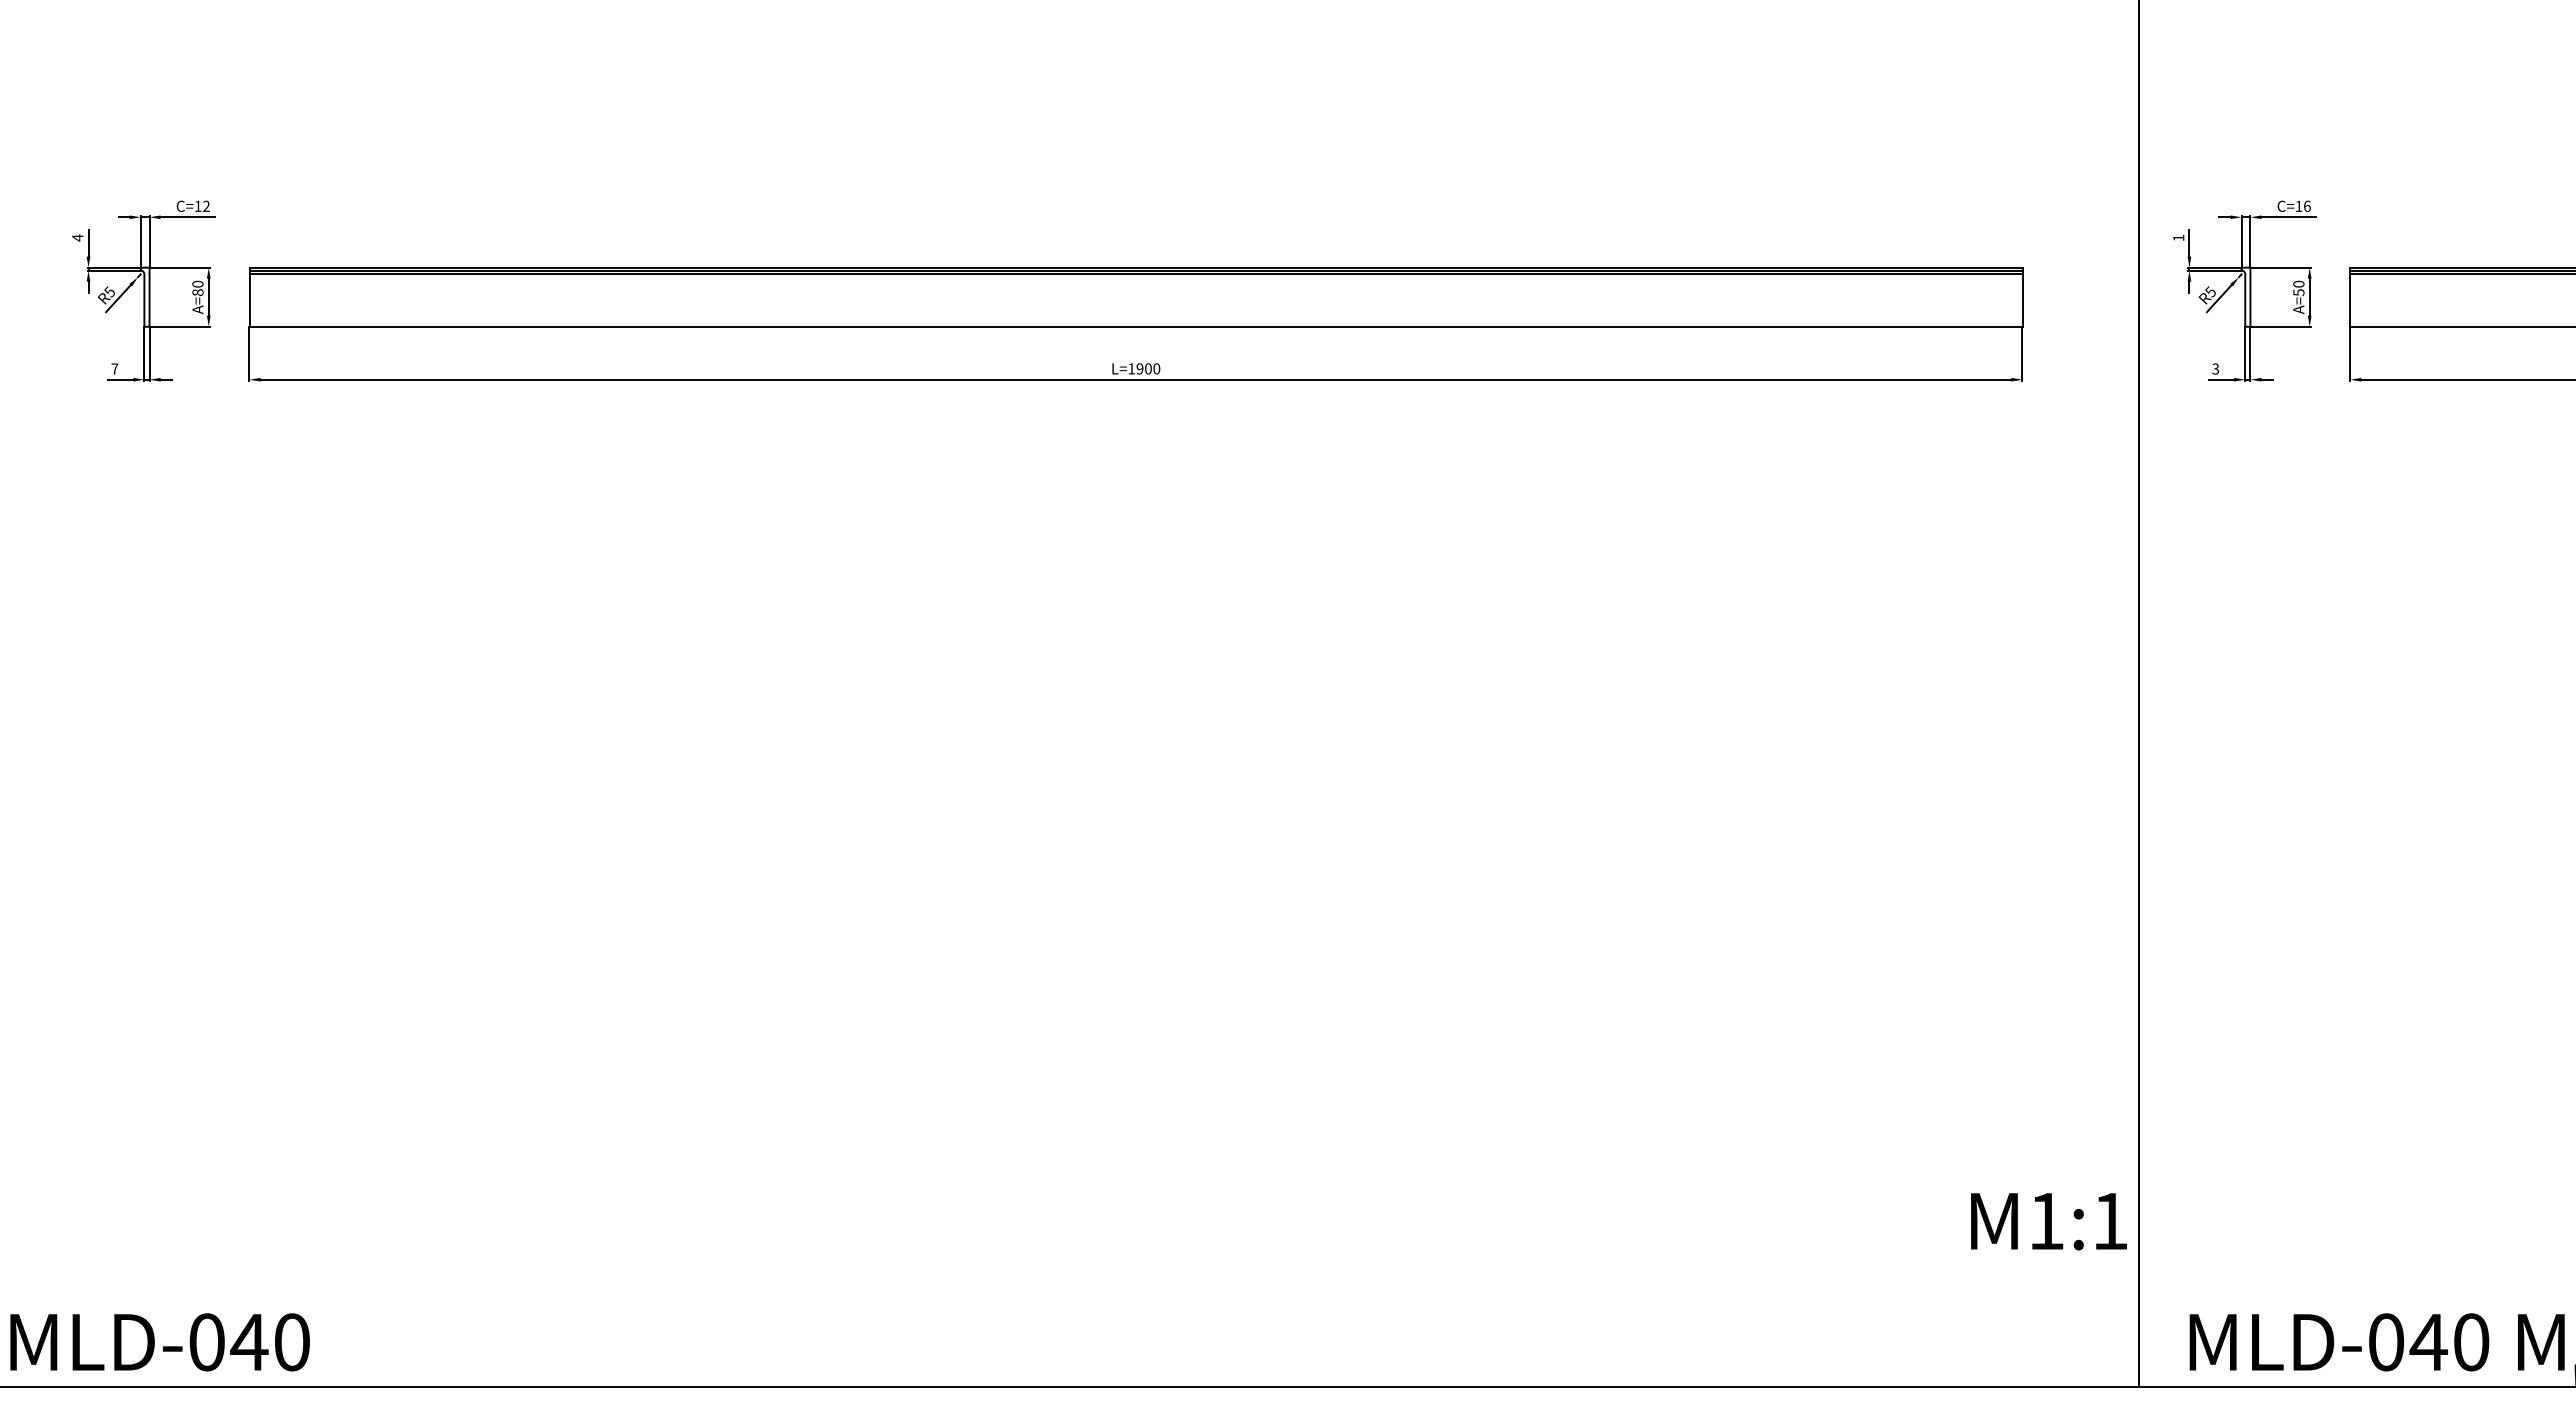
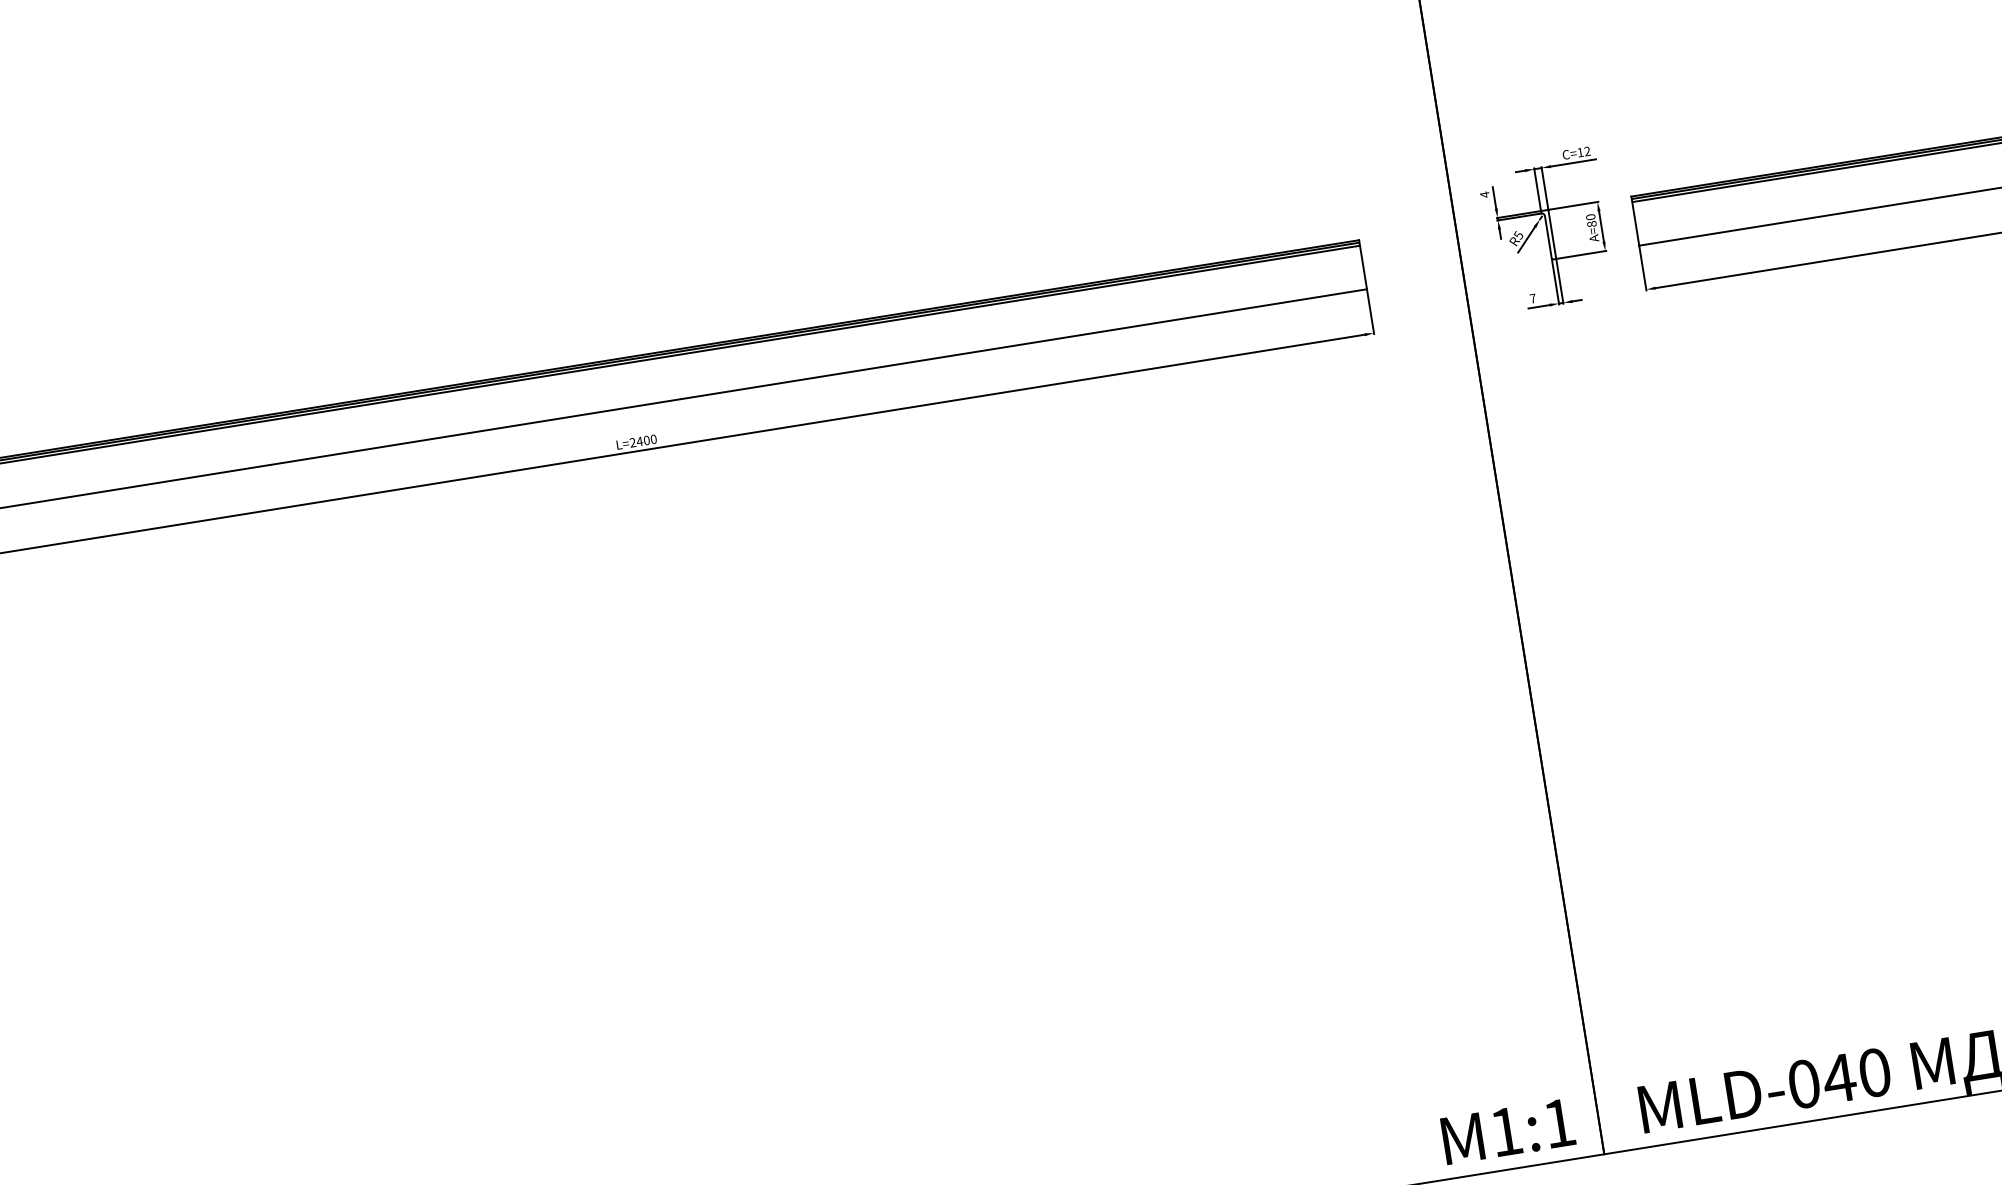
text: (2306, 205) -> (1586, 150), C=16 -> C=12
text: (2178, 237) -> (1484, 194), 1 -> 4
text: (2298, 292) -> (1591, 224), A=50 -> A=80
text: (1135, 368) -> (636, 441), L=1900 -> L=2400
text: (2215, 368) -> (1532, 298), 3 -> 7
text: (2048, 1221) -> (1507, 1131), moved

